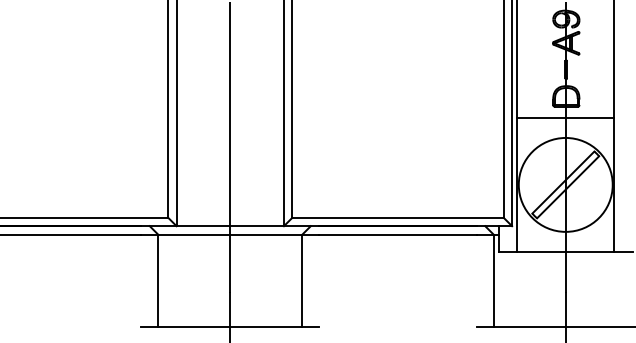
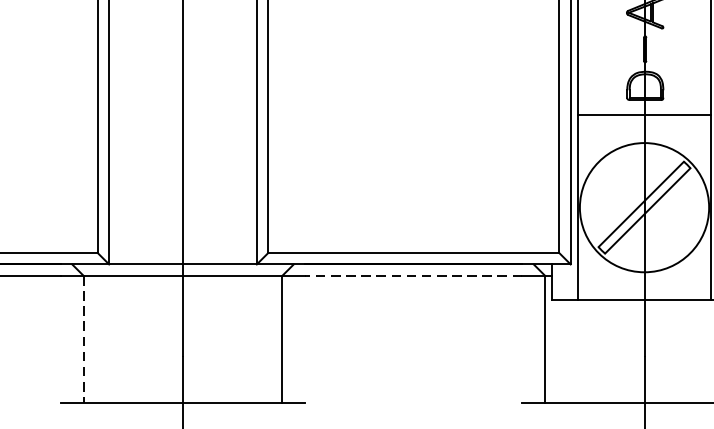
line: (398, 234) -> (414, 275), solid -> dashed
line: (158, 281) -> (84, 340), solid -> dashed

